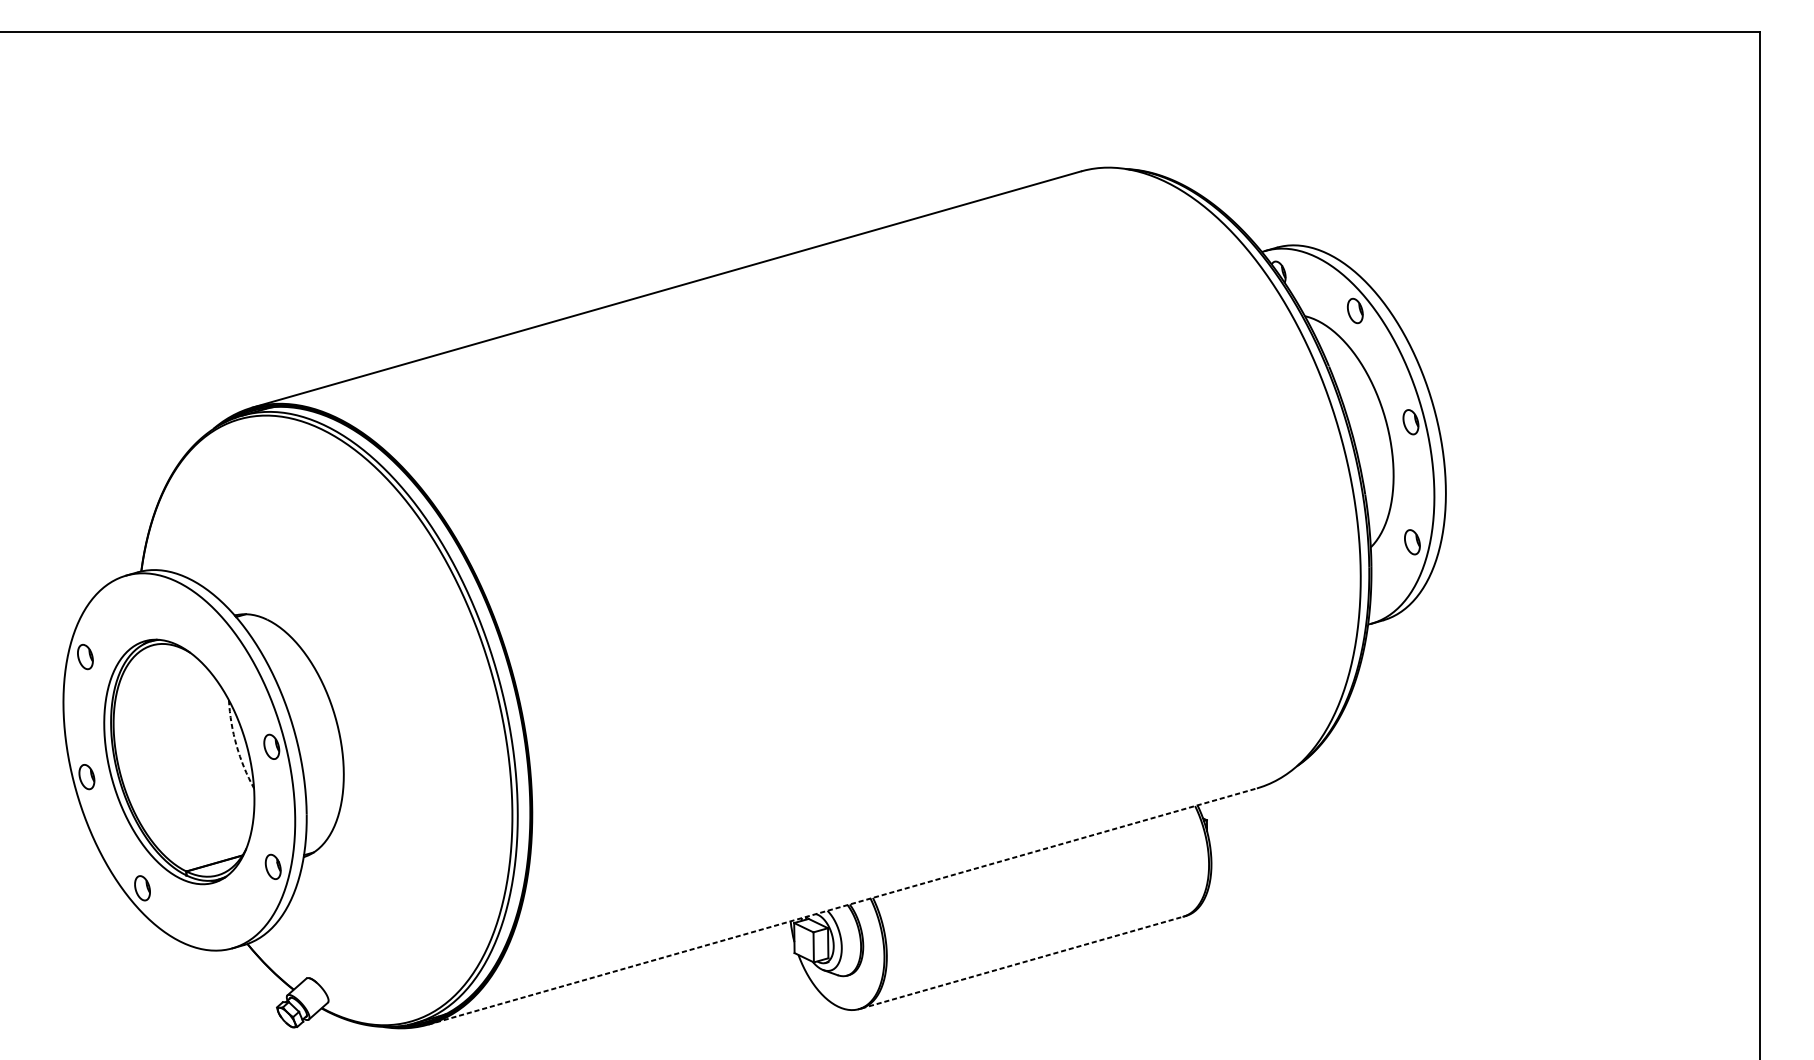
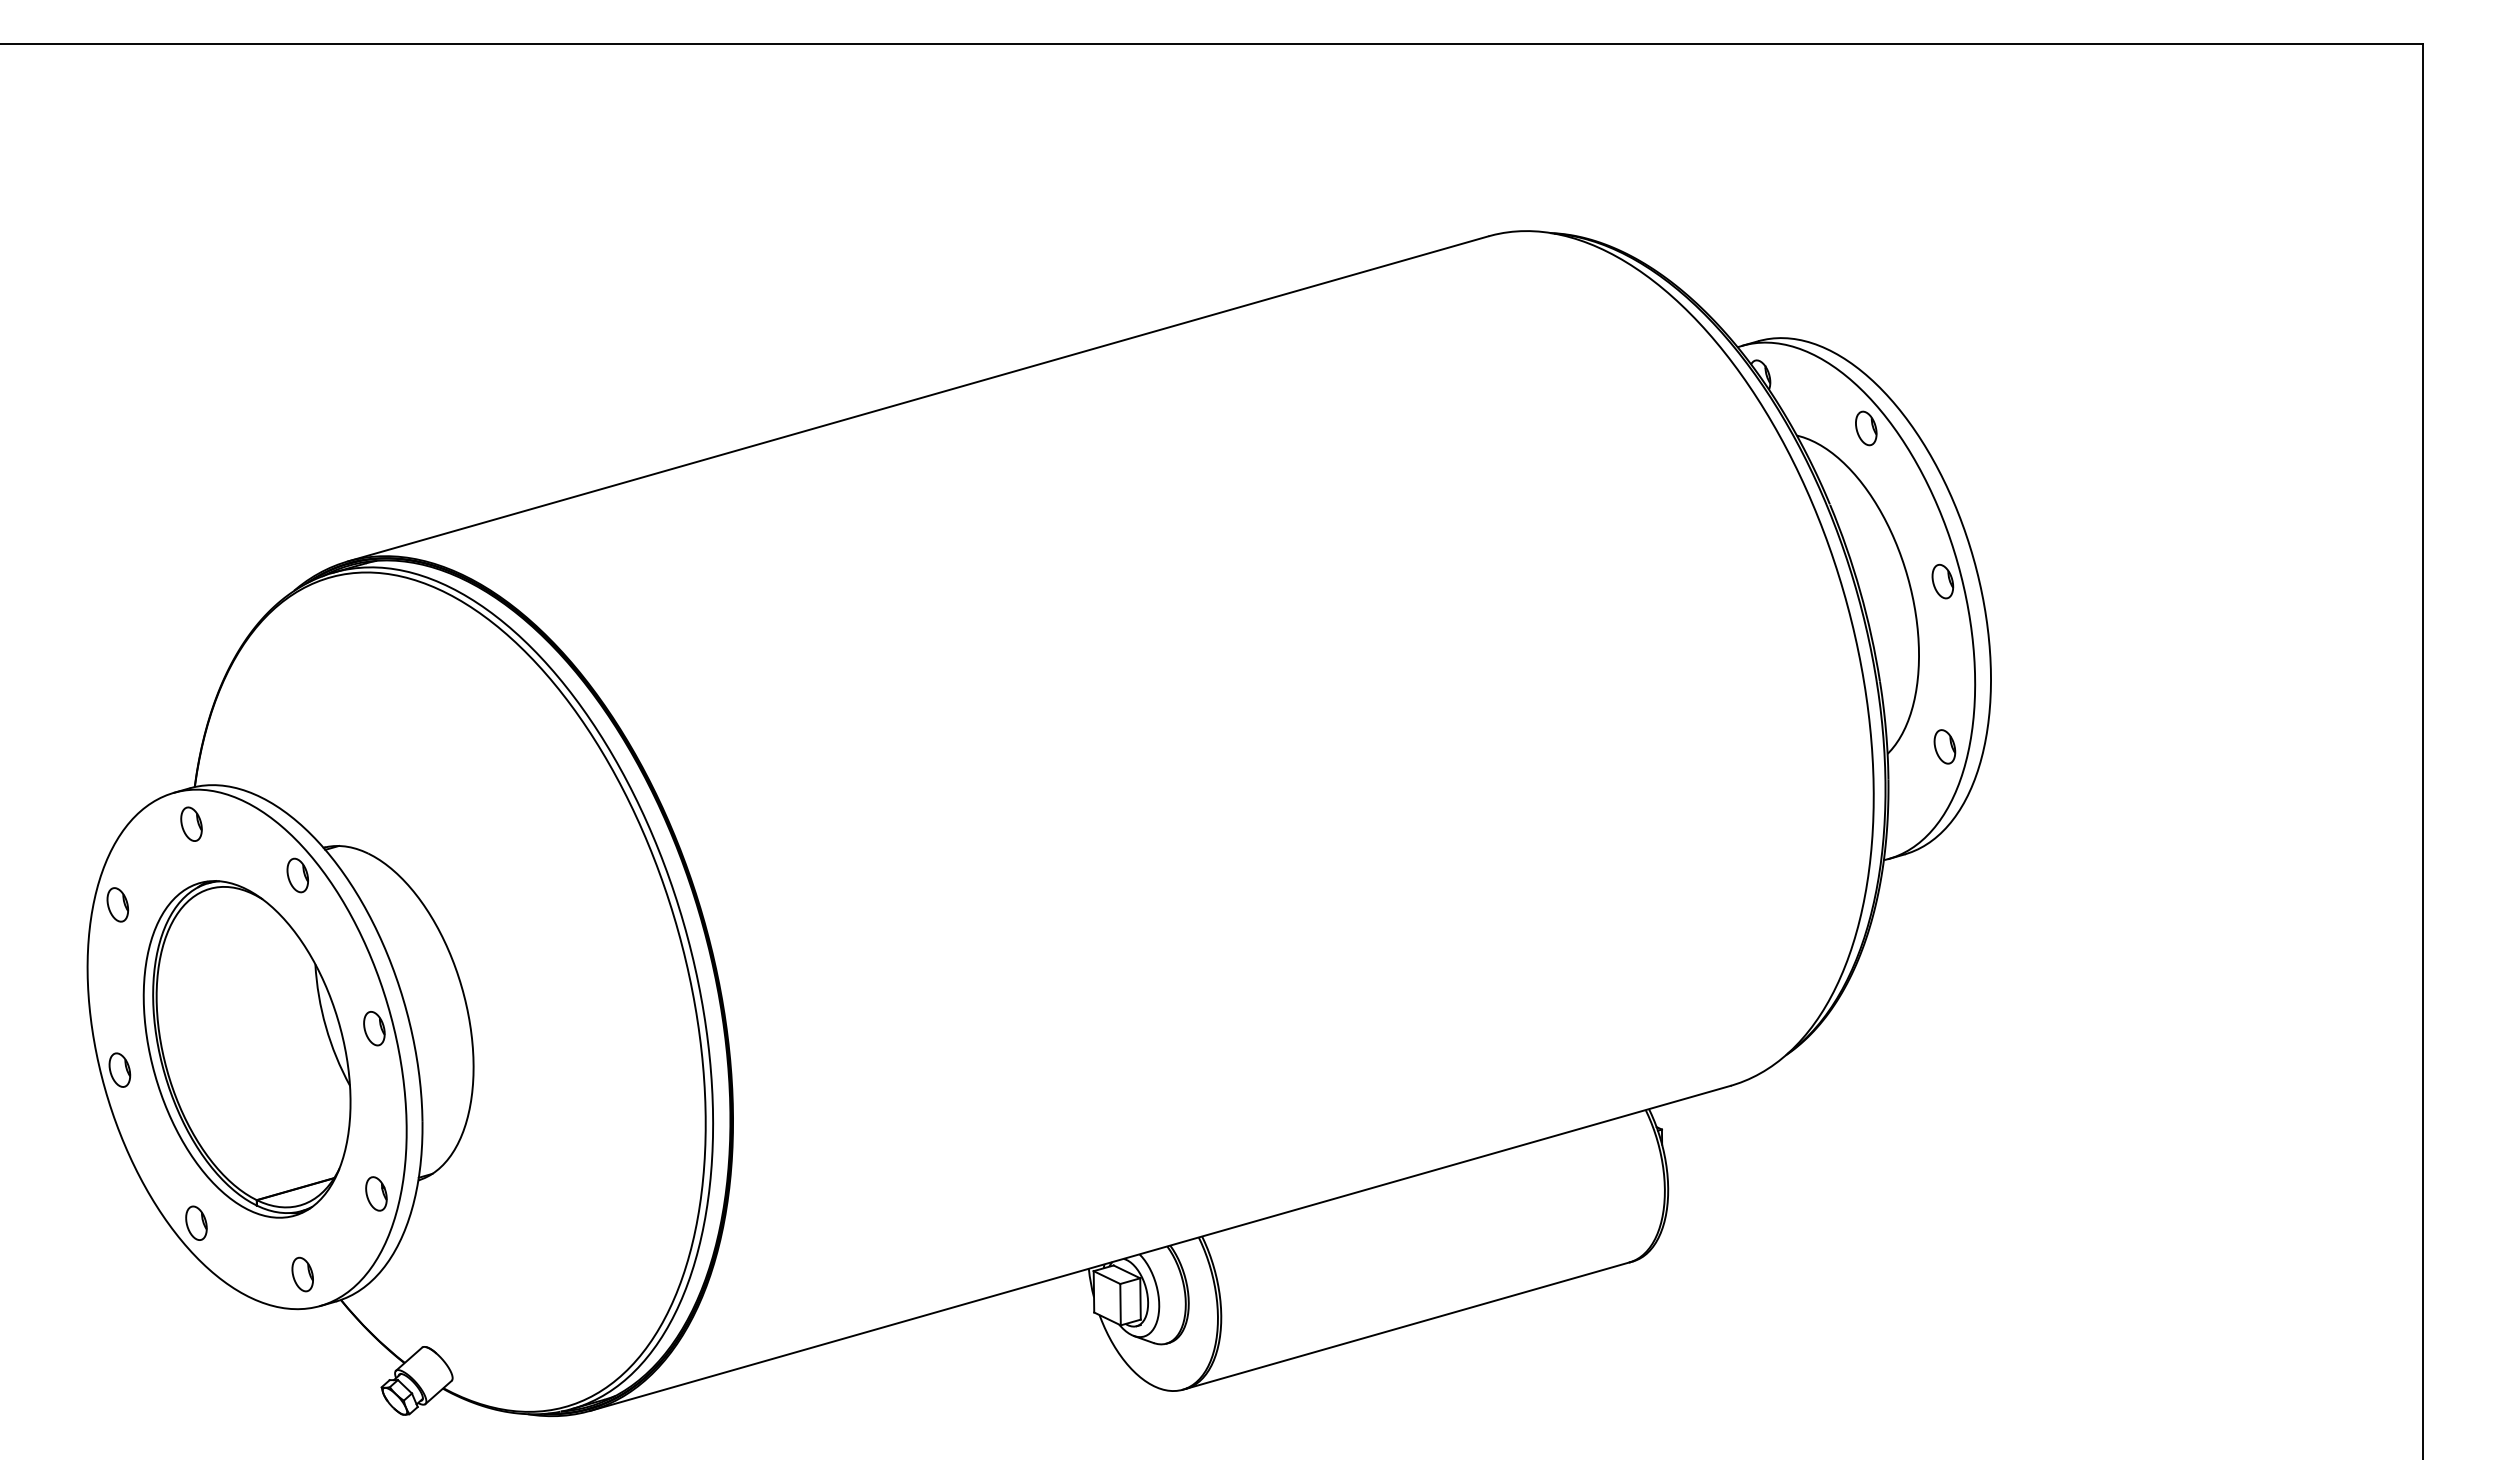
part: (138, 597) -> (191, 823), added
part: (215, 635) -> (297, 875), added
arc: (236, 745) -> (325, 1026), dashed -> solid
line: (842, 906) -> (1160, 1248), dashed -> solid
part: (219, 925) -> (302, 1274), added
line: (1022, 962) -> (1407, 1325), dashed -> solid

